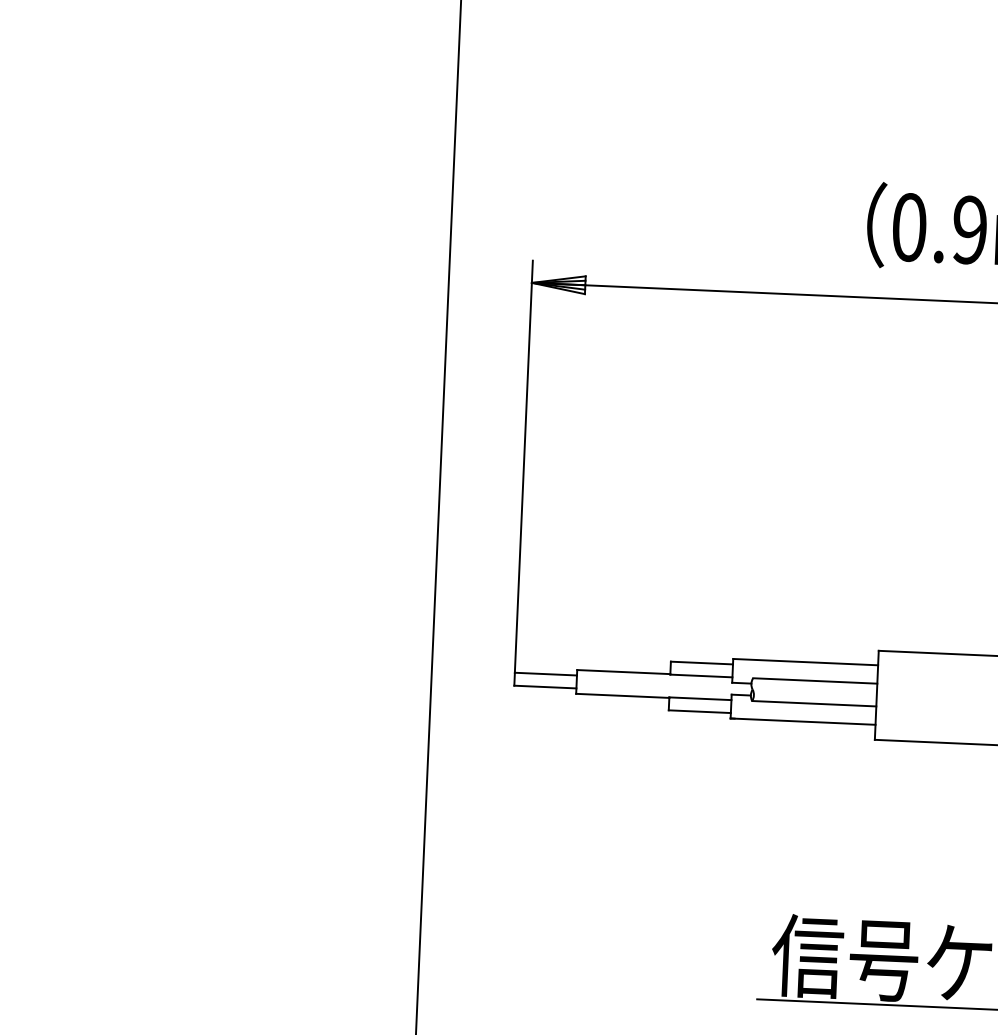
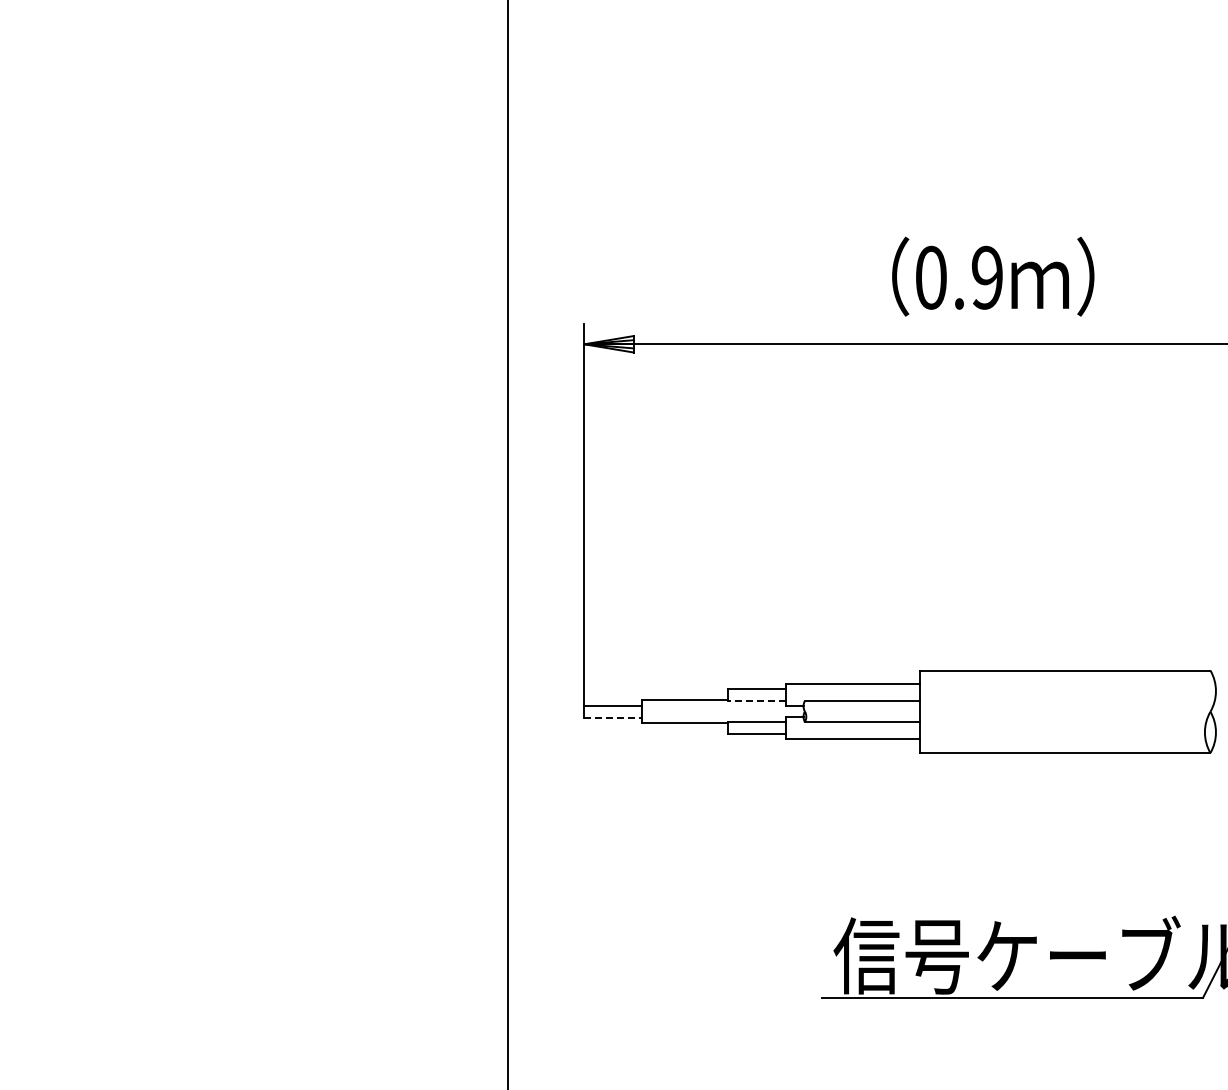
line: (700, 675) -> (756, 700), solid -> dashed
line: (545, 687) -> (613, 717), solid -> dashed

